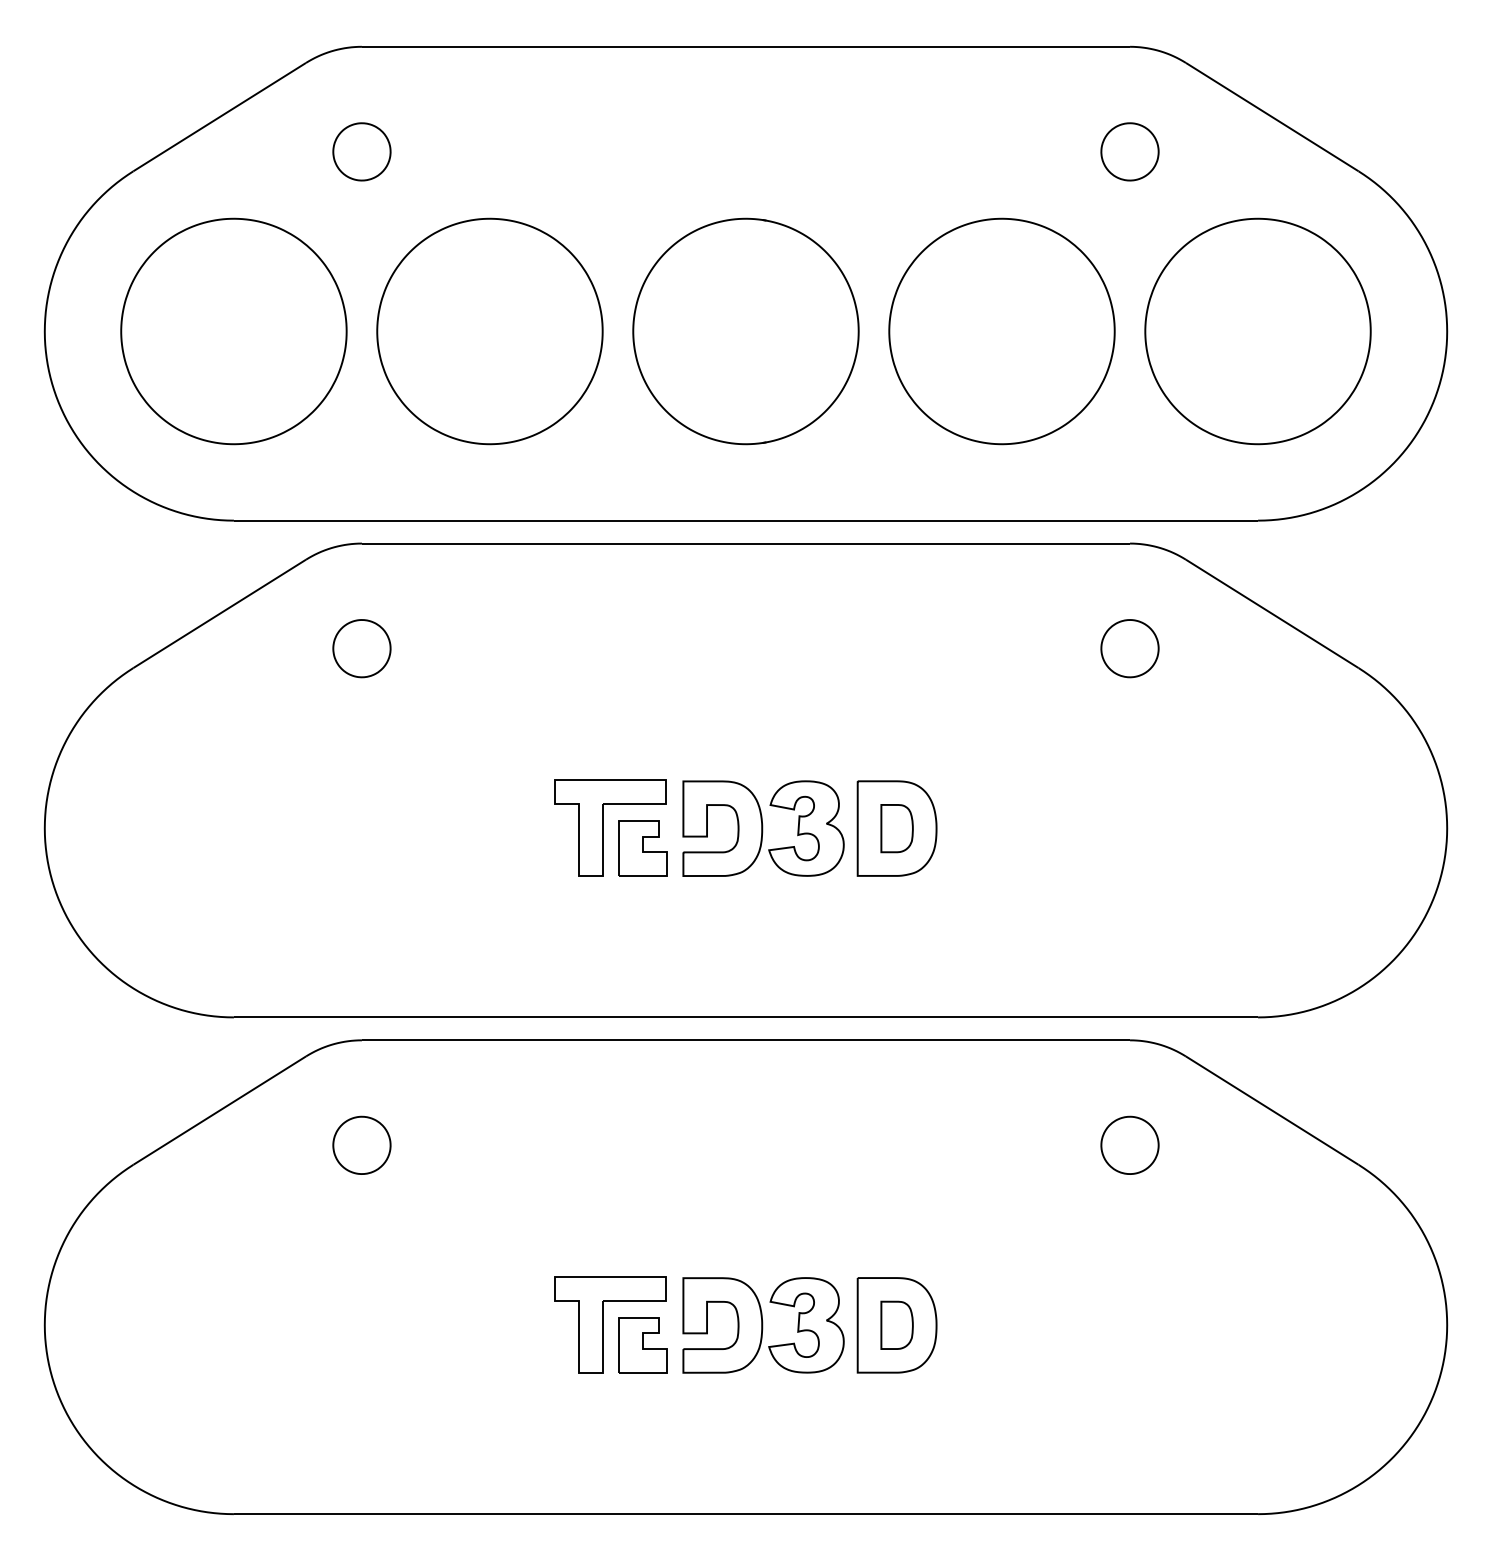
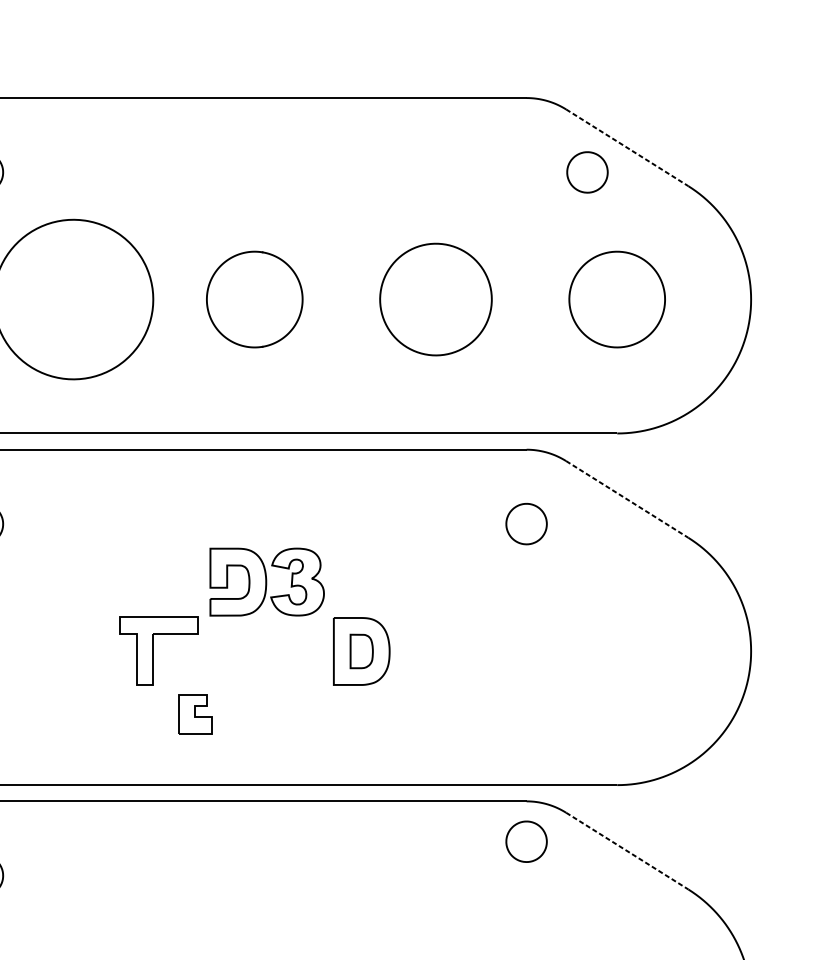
line: (1272, 117) -> (627, 148), solid -> dashed
part: (1129, 151) -> (587, 172), moved
part: (745, 331) -> (254, 299), size x0.6
part: (1001, 331) -> (435, 299), size x0.7
part: (1257, 331) -> (616, 299), size x0.6
line: (1272, 613) -> (627, 499), solid -> dashed
part: (763, 828) -> (267, 582), moved
part: (642, 848) -> (194, 714), moved
line: (1272, 1110) -> (627, 851), solid -> dashed
part: (1129, 1144) -> (526, 841), moved

